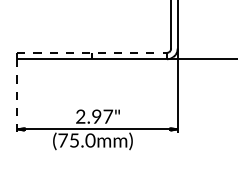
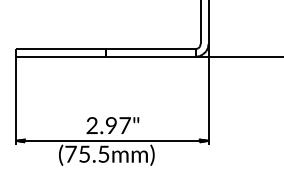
line: (92, 52) -> (106, 48), dashed -> solid
line: (17, 96) -> (16, 101), dashed -> solid
text: (90, 140) -> (103, 154), (75.0mm) -> (75.5mm)

